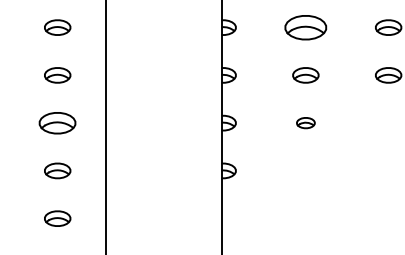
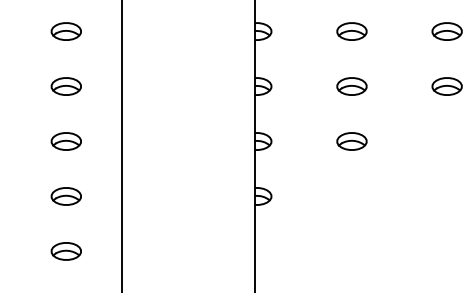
part: (305, 27) -> (351, 31), size x0.62
part: (57, 122) -> (66, 140), size x0.71
part: (305, 122) -> (351, 140), size x1.43

